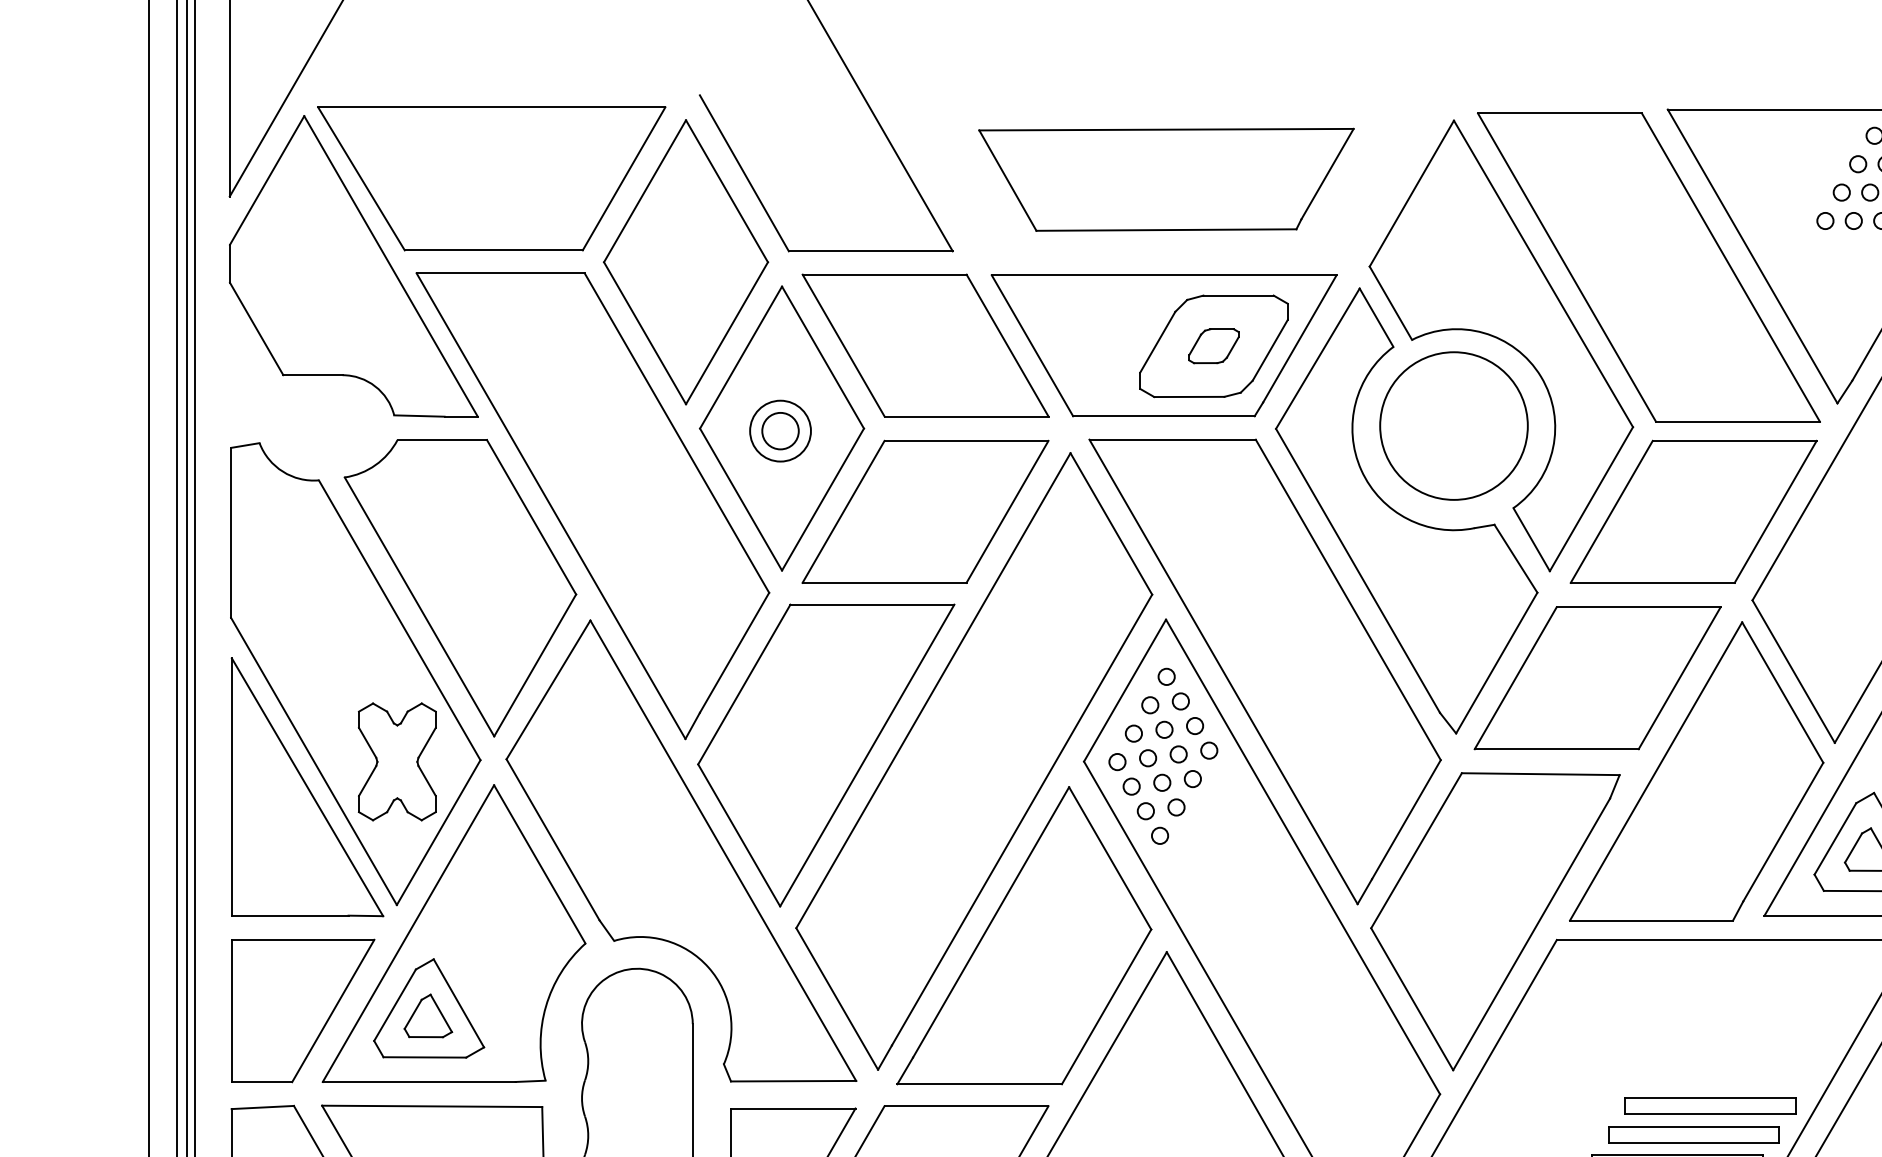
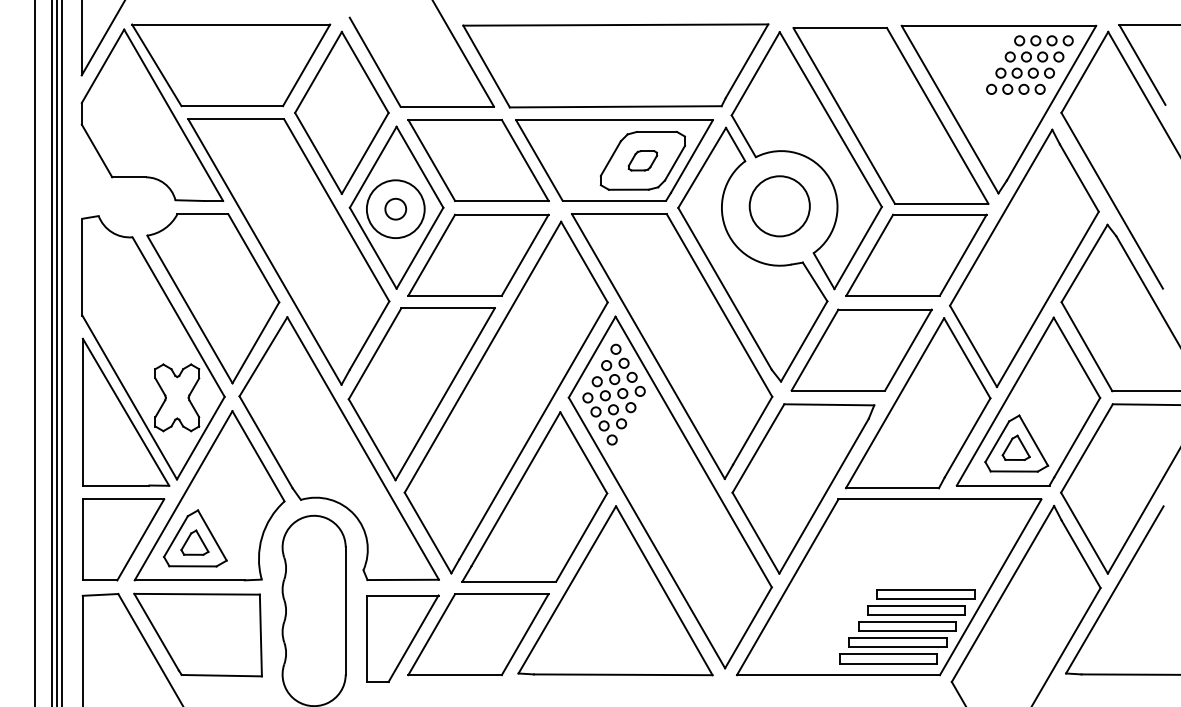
part: (1165, 179) -> (615, 65), size x1.43
circle: (1453, 426) -> (779, 206), size x0.71
circle: (780, 431) -> (395, 209), size x1.67

